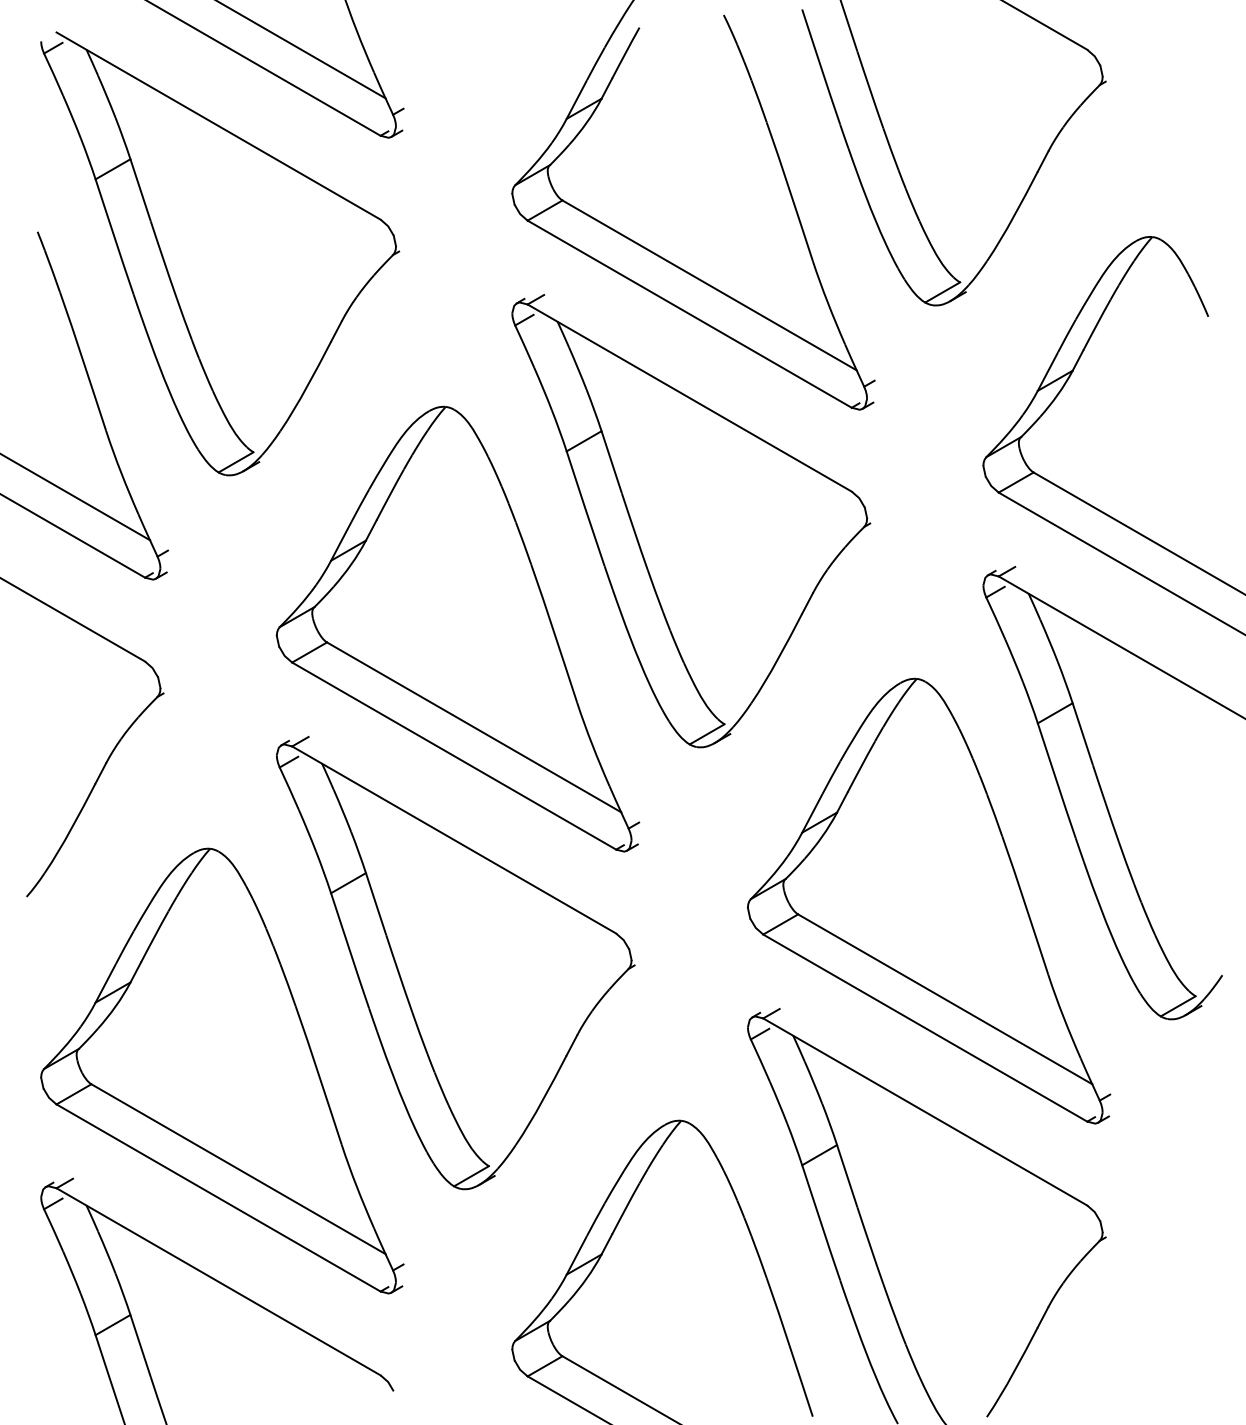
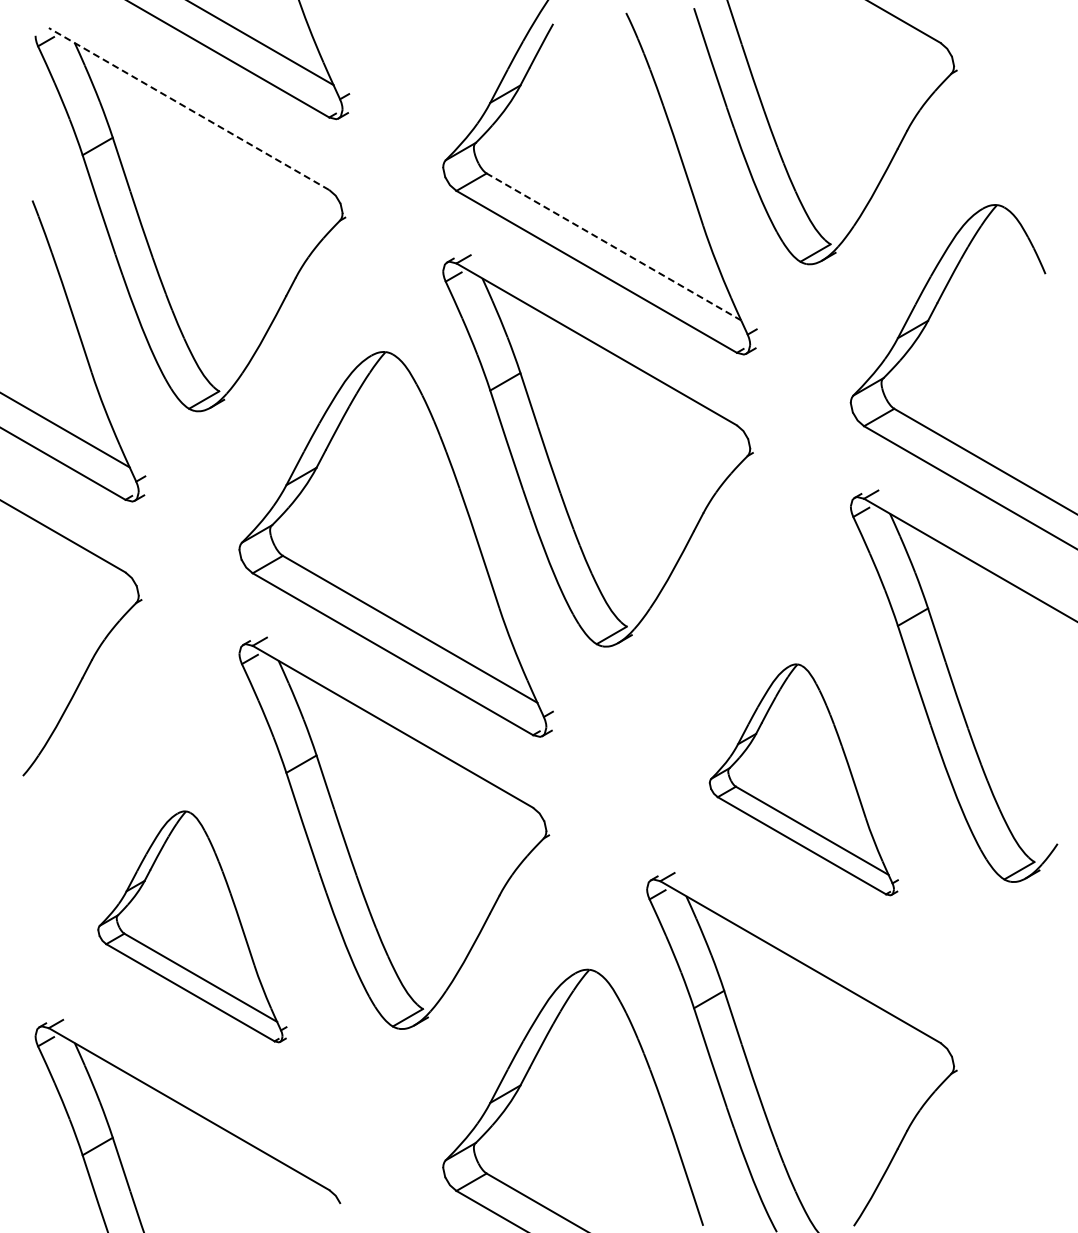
line: (219, 126) -> (189, 109), solid -> dashed
line: (709, 284) -> (613, 246), solid -> dashed
part: (928, 900) -> (803, 779), size x0.6
part: (222, 1070) -> (192, 926), size x0.6

